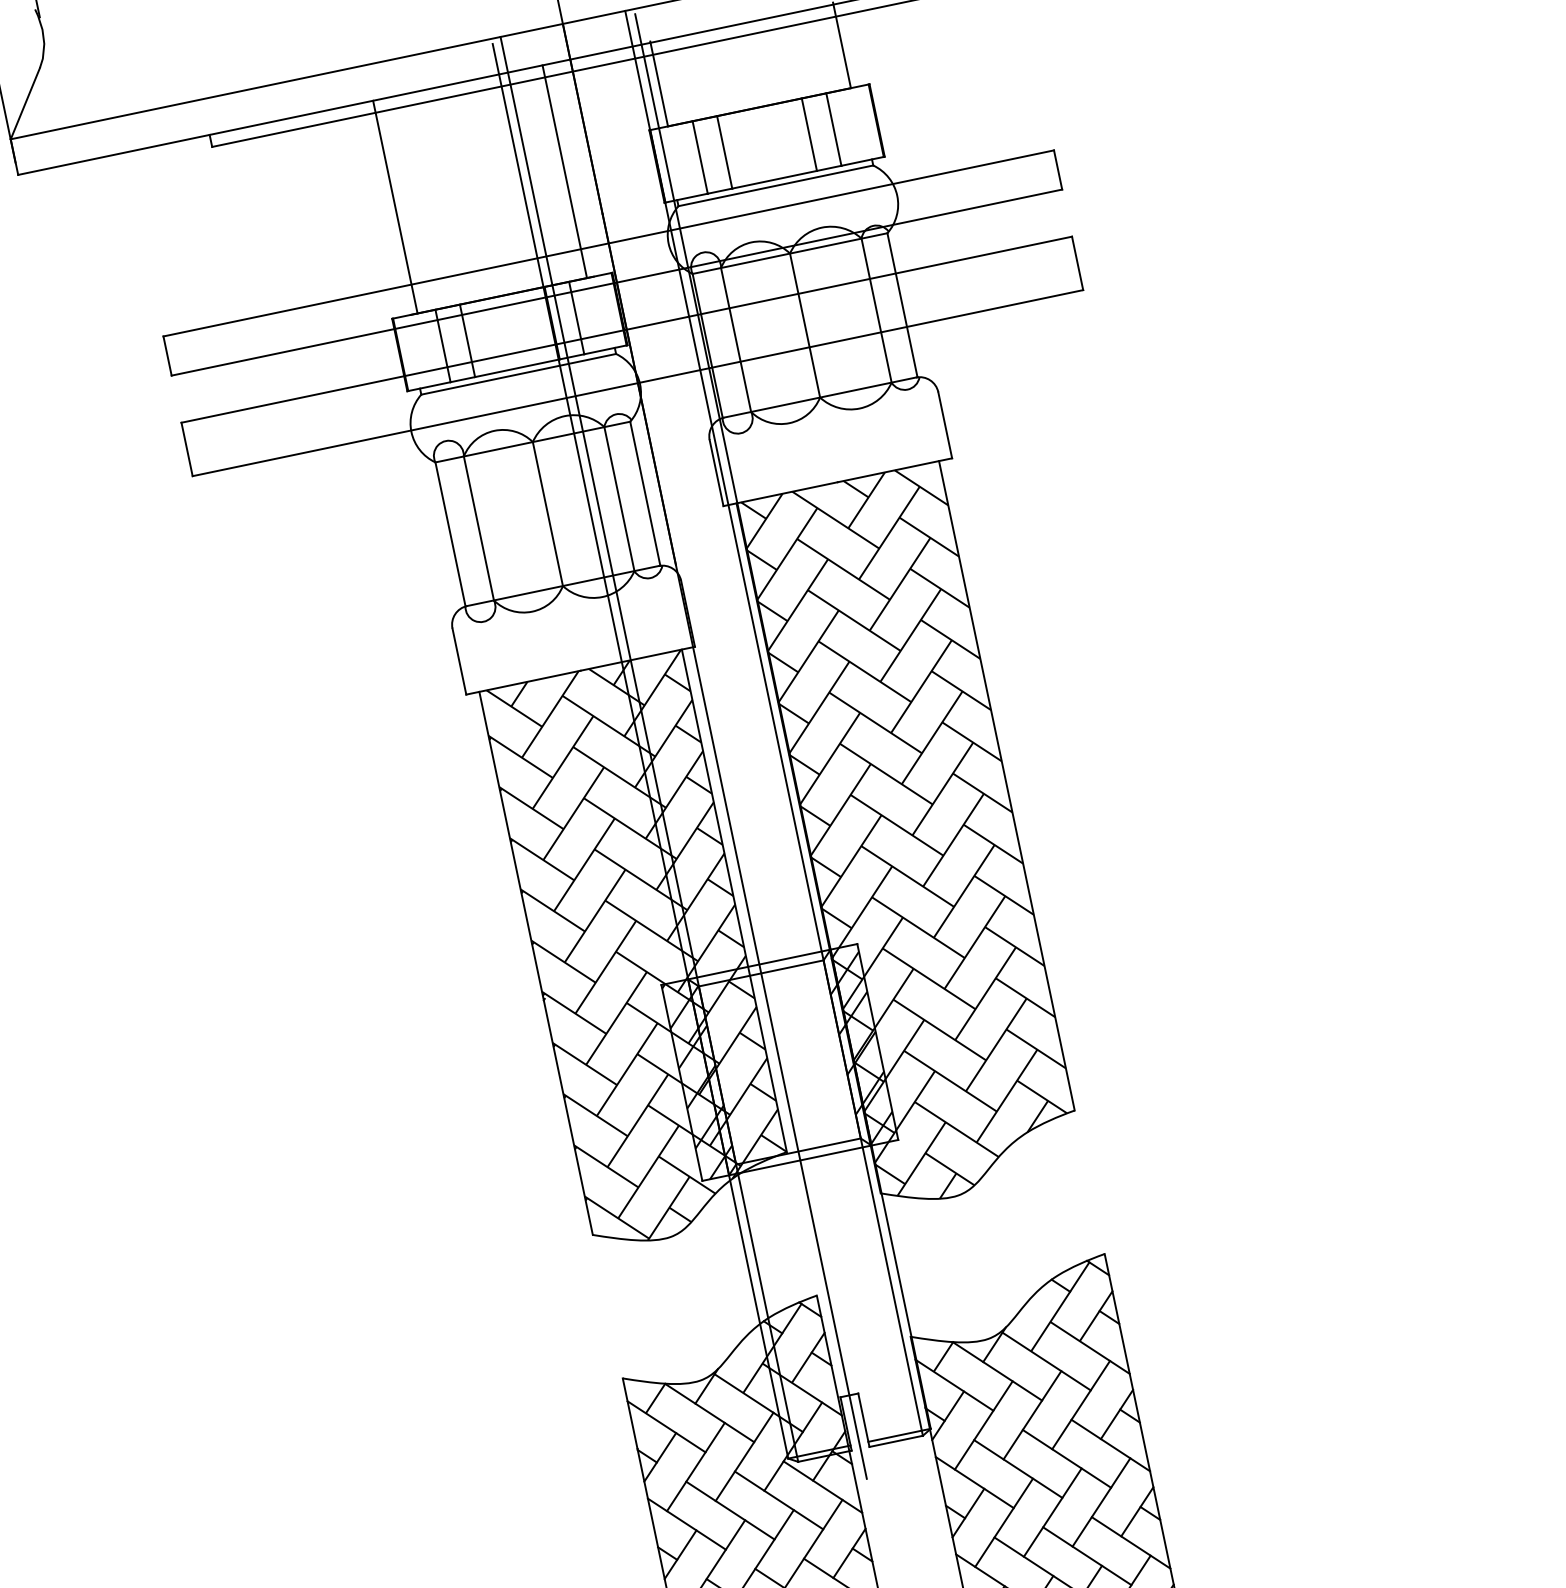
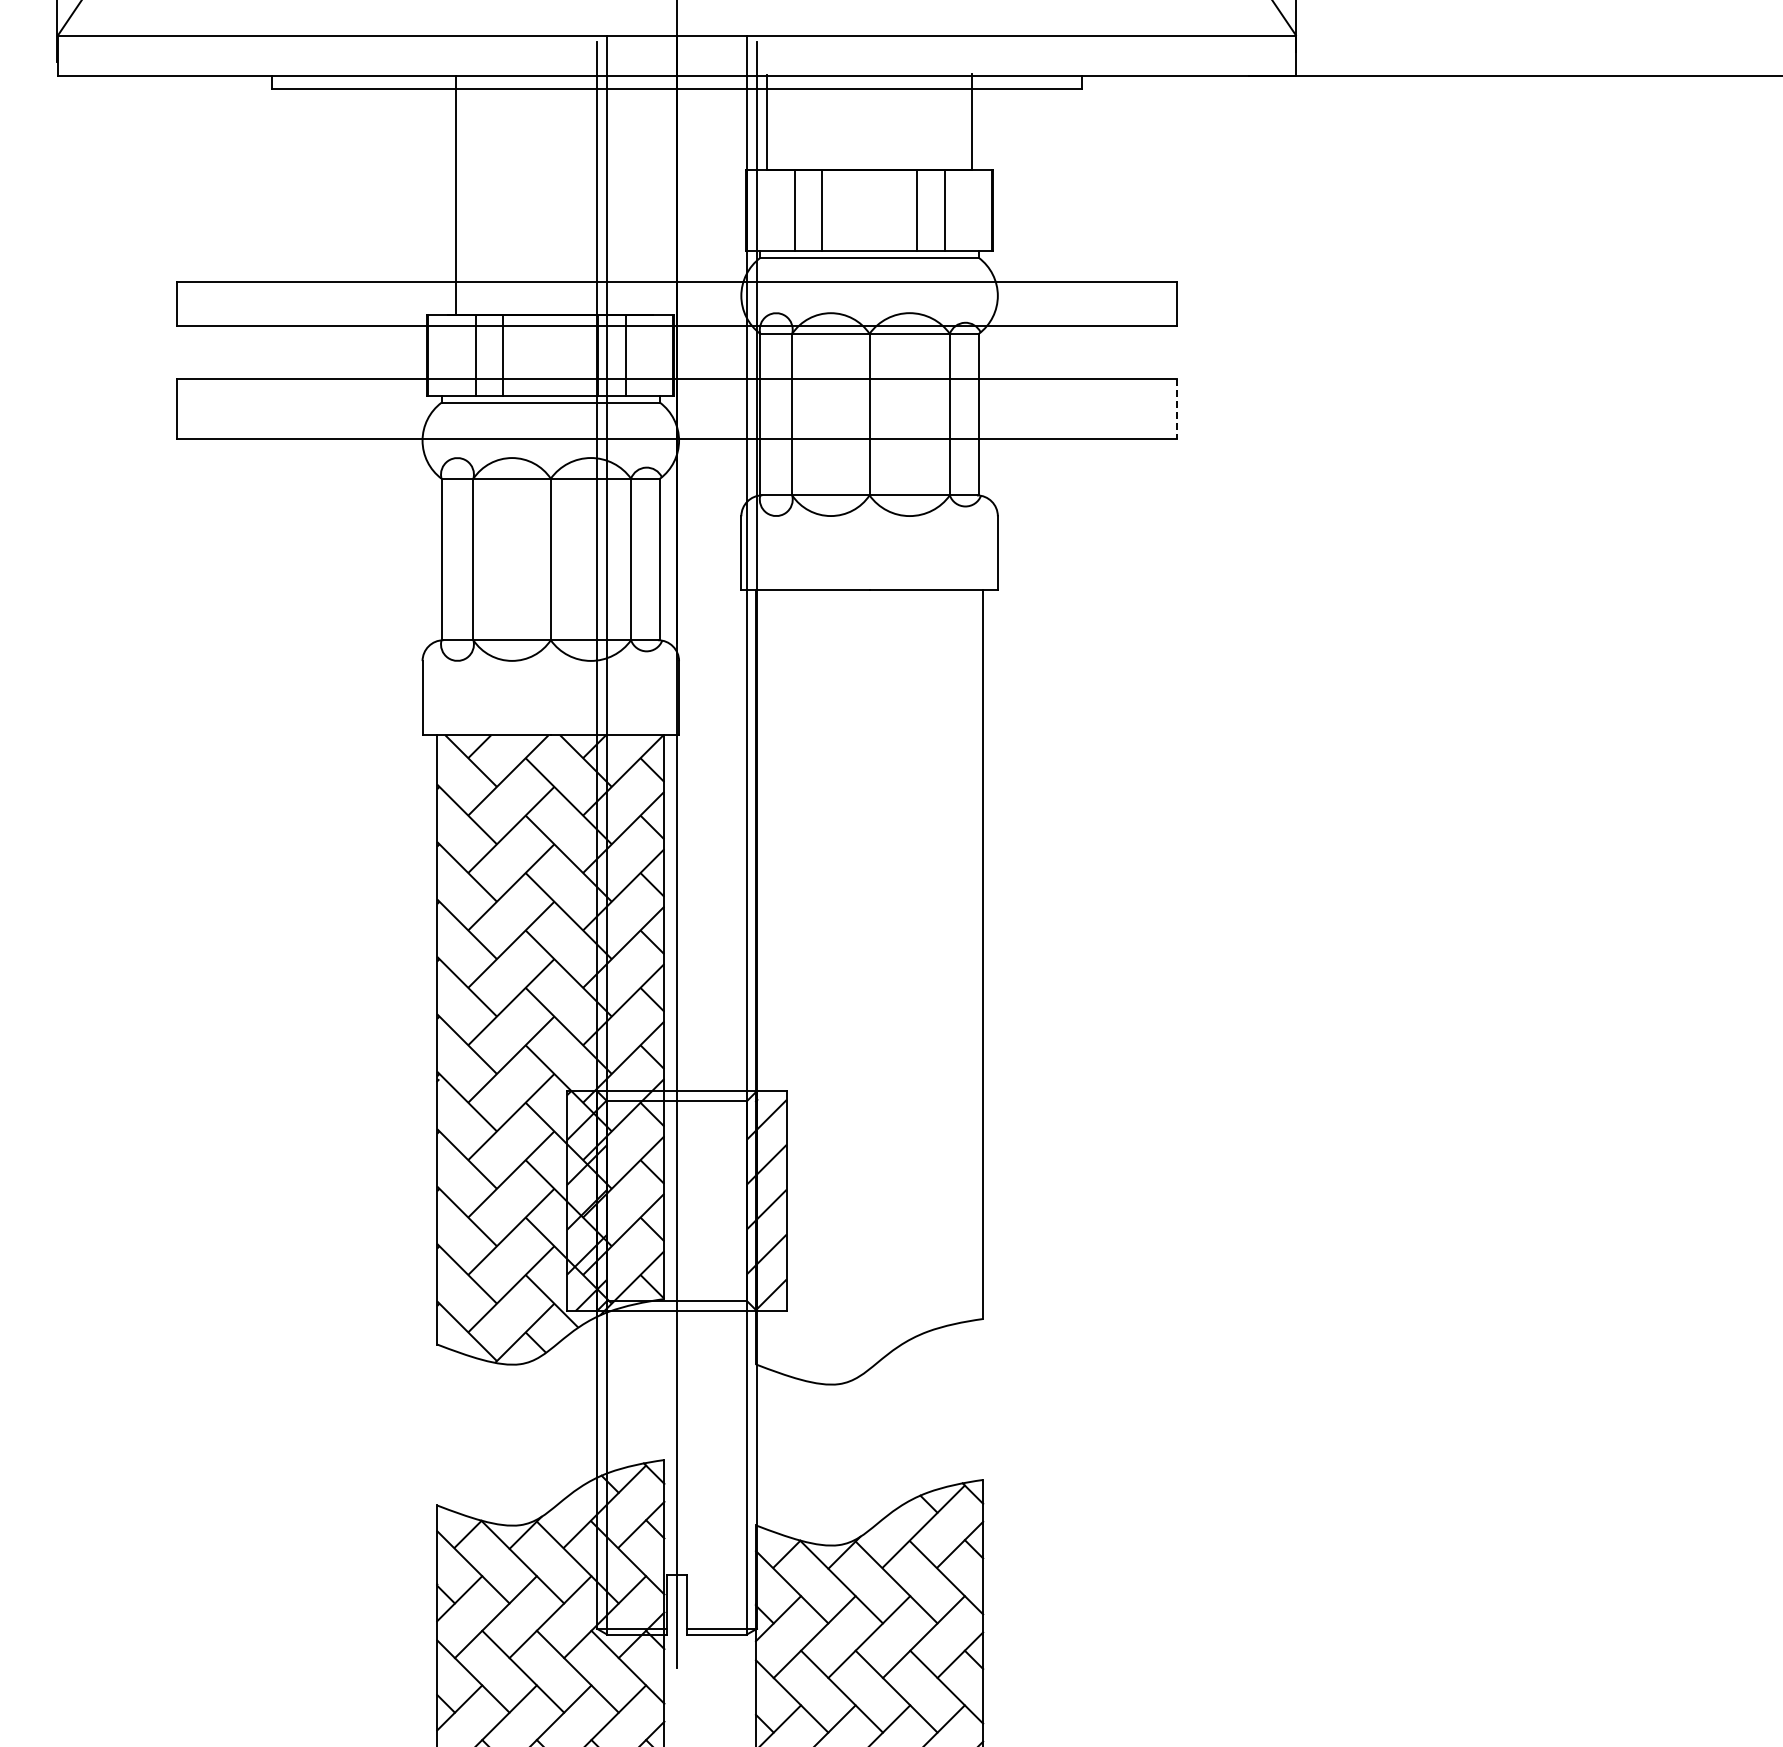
line: (564, 171) -> (645, 194), removed
line: (1077, 263) -> (1176, 409), solid -> dashed
hatch: (911, 835) -> (869, 986), removed

